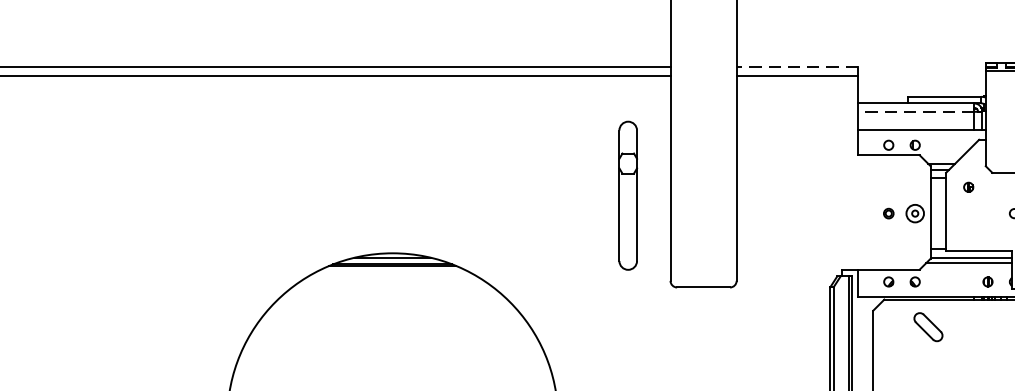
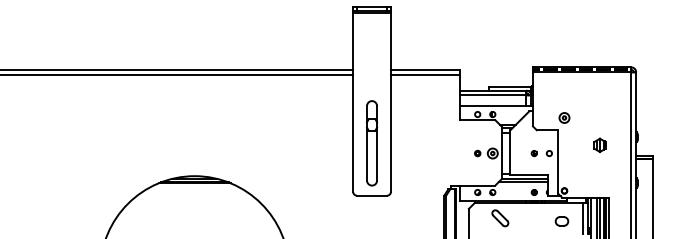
line: (797, 66) -> (425, 69), dashed -> solid
line: (914, 111) -> (492, 95), dashed -> solid
part: (967, 187) -> (533, 153), moved
part: (628, 196) -> (372, 143), moved

